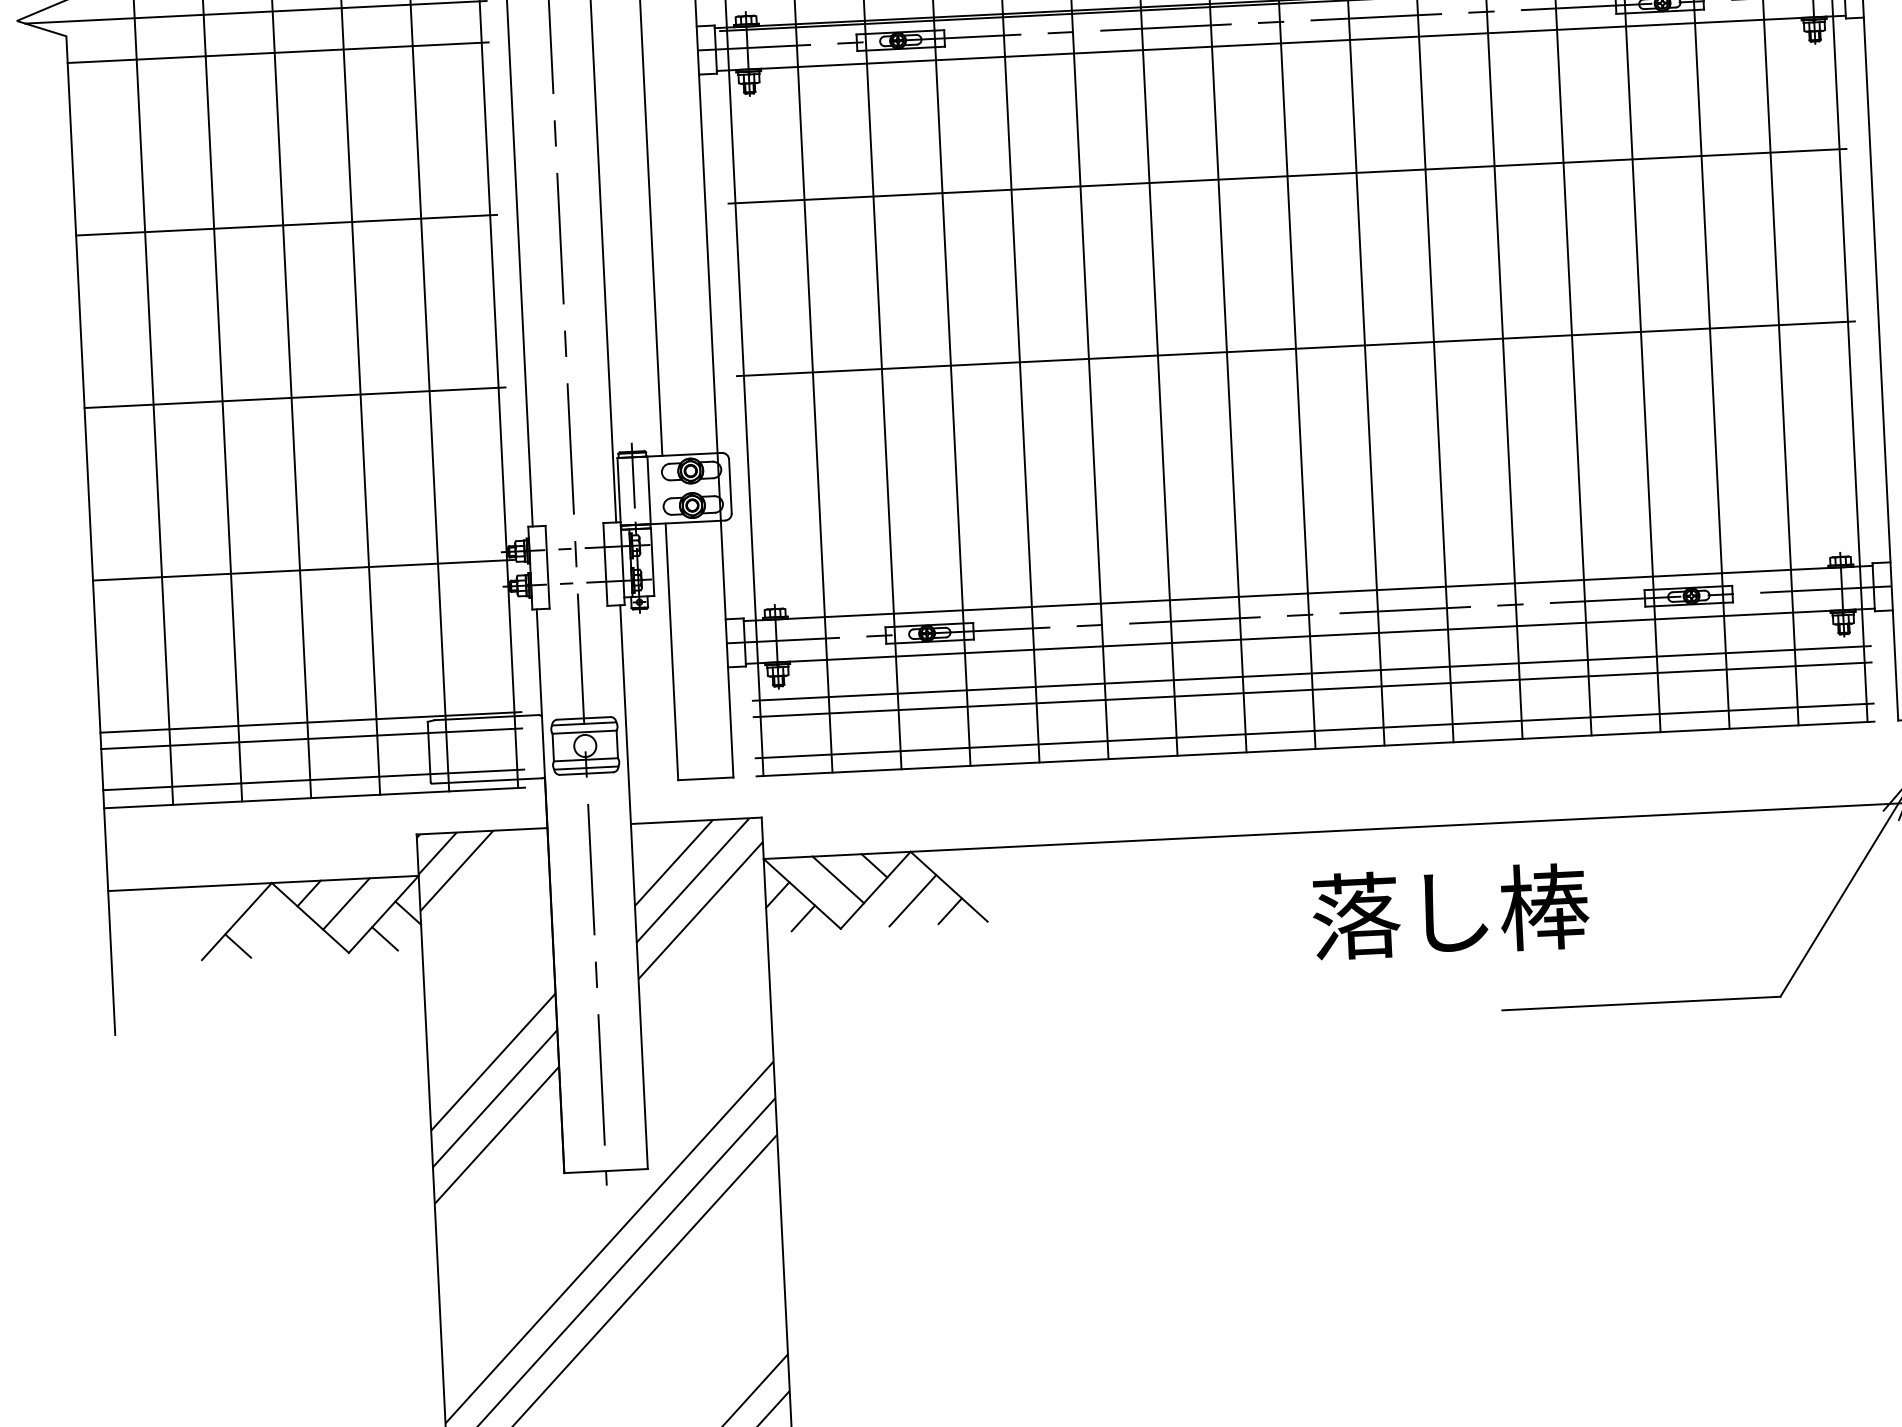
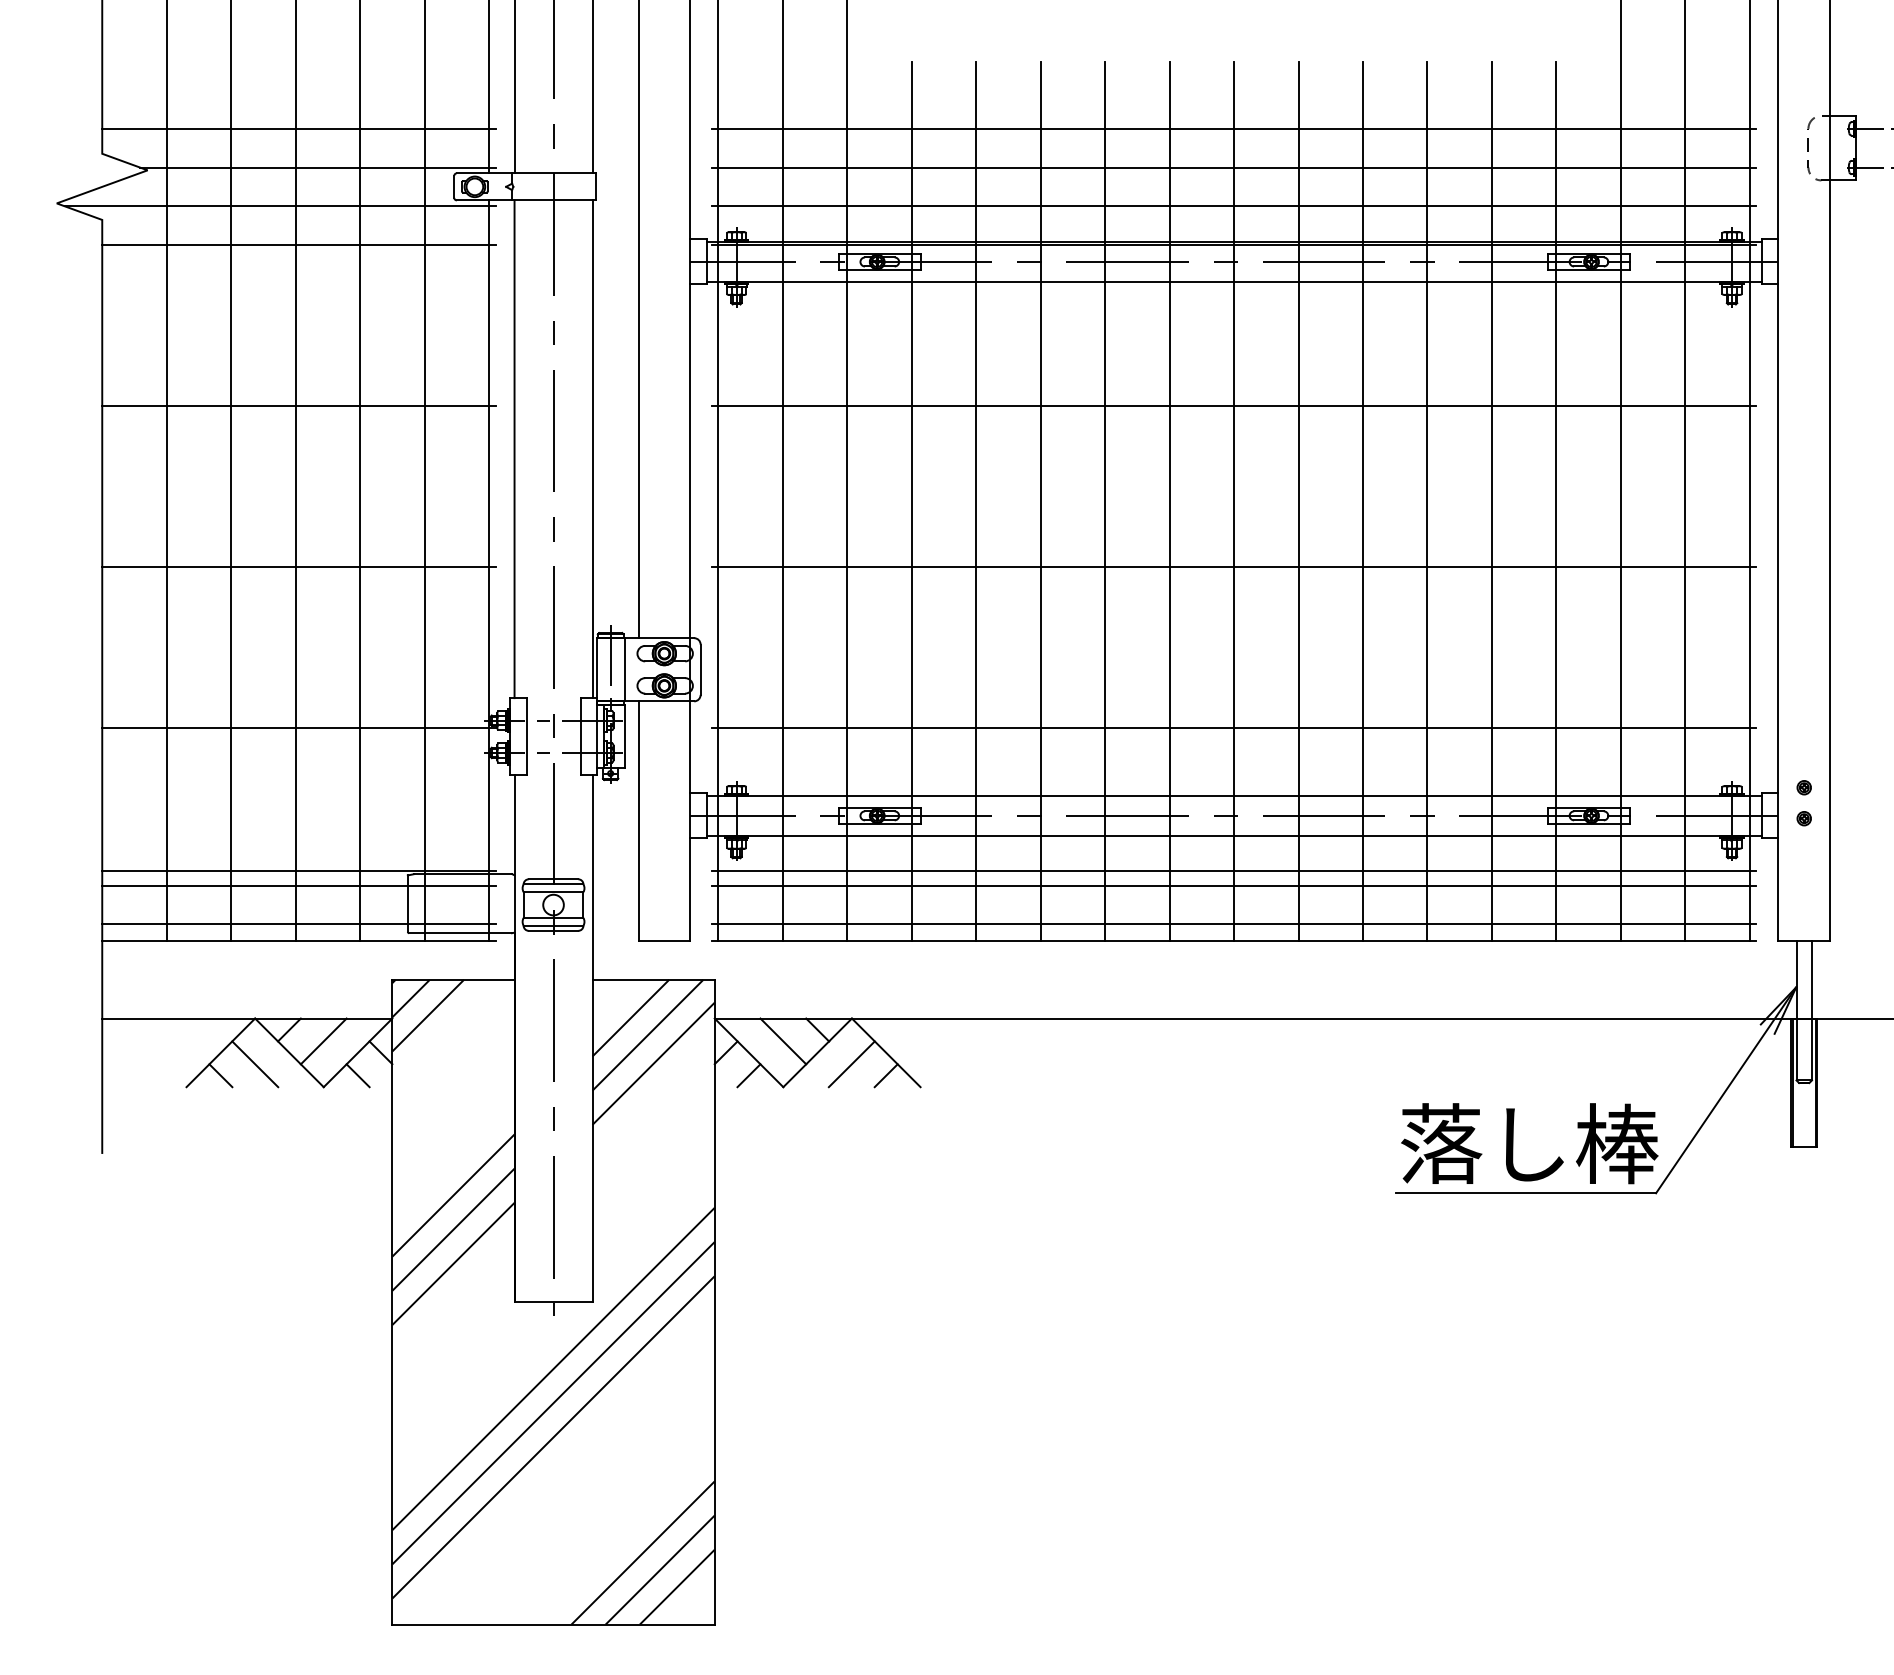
line: (1303, 521) -> (1233, 728), added
text: (1450, 911) -> (1529, 1143), moved
line: (274, 932) -> (255, 1064), added

